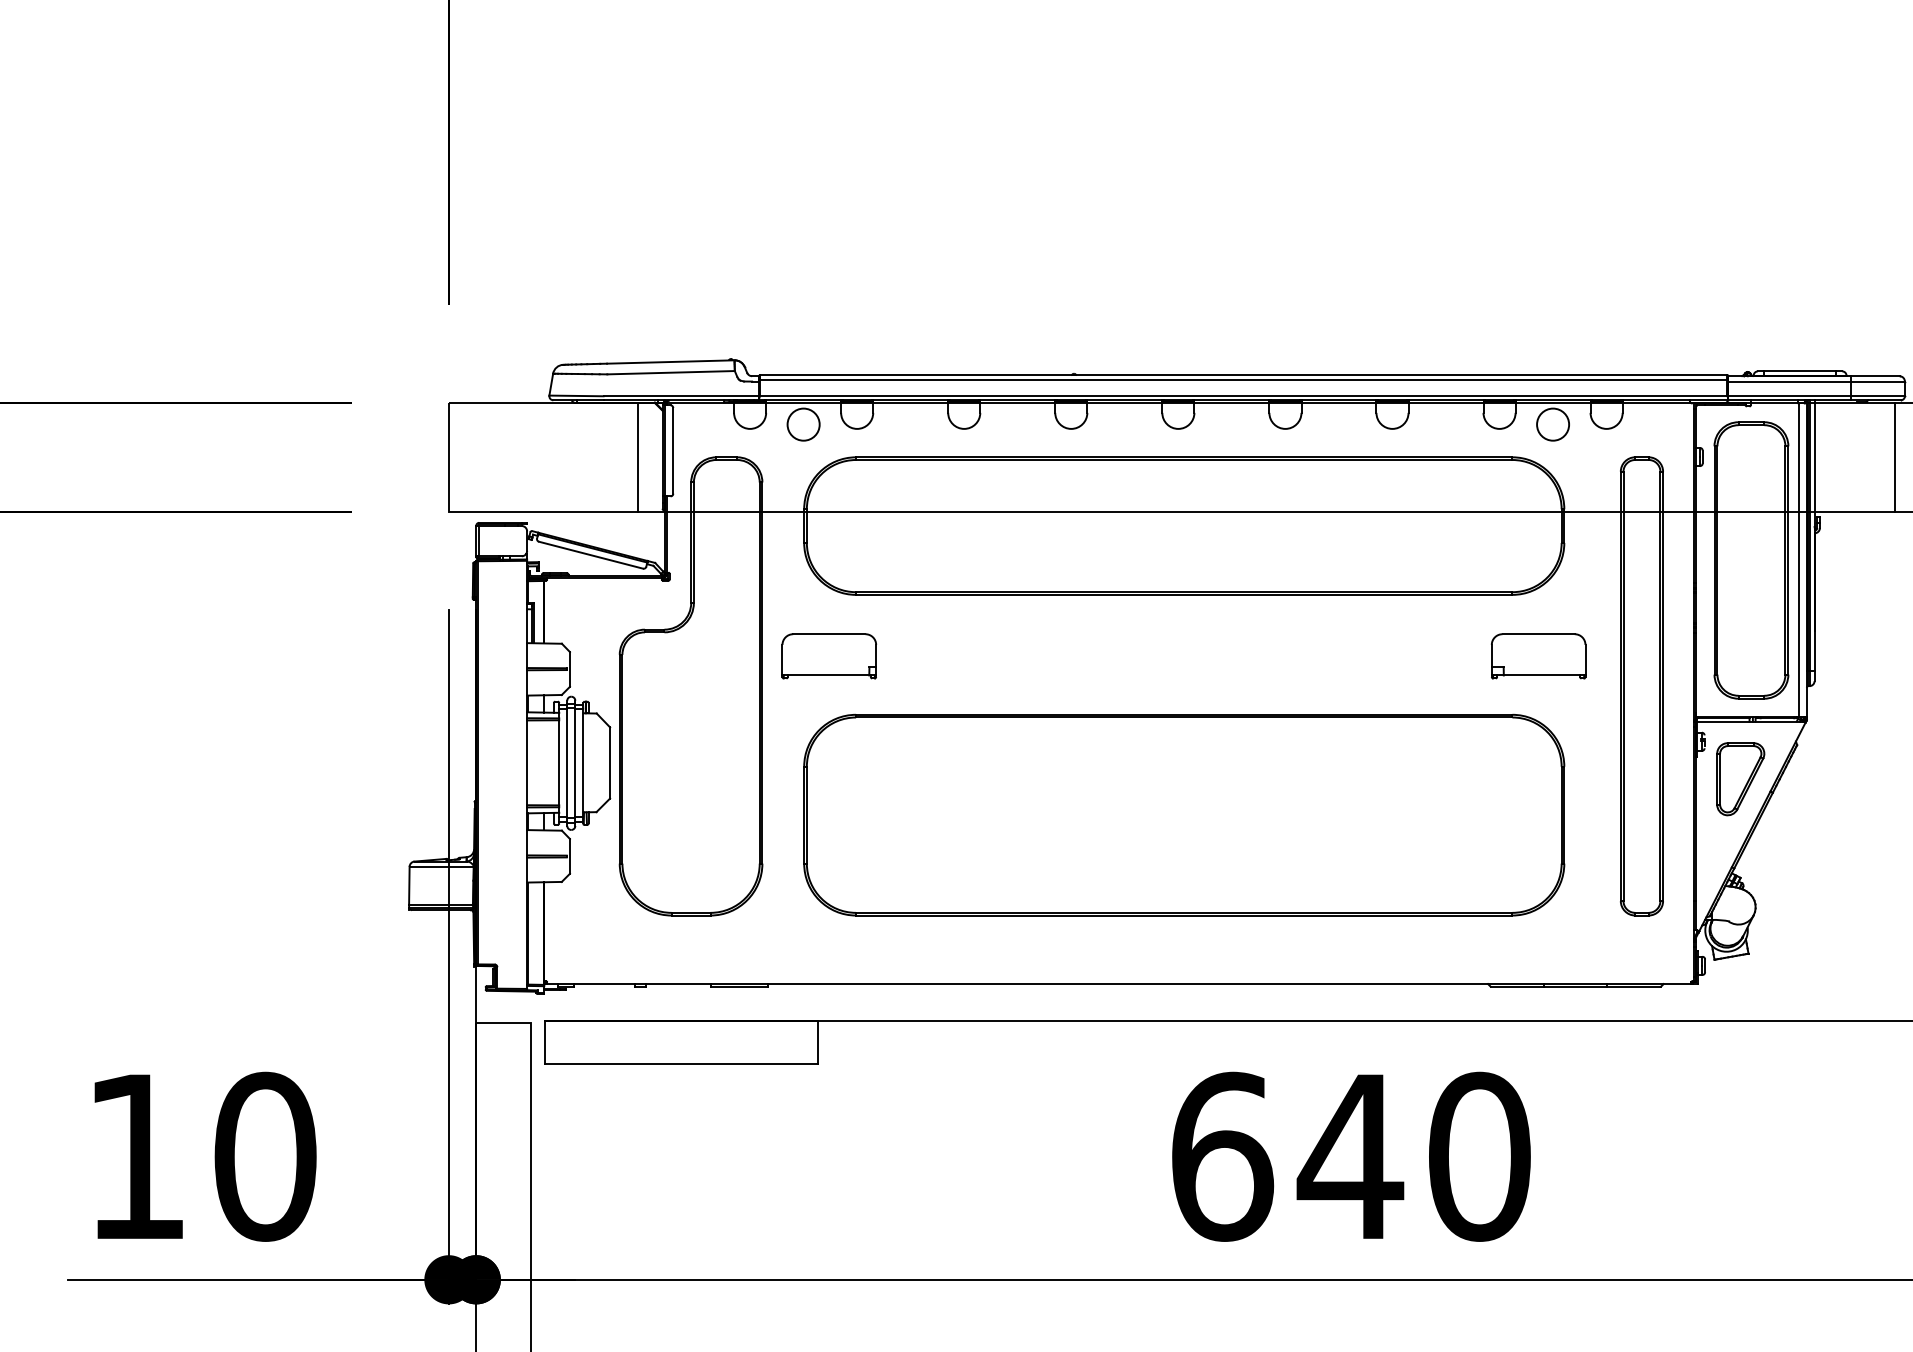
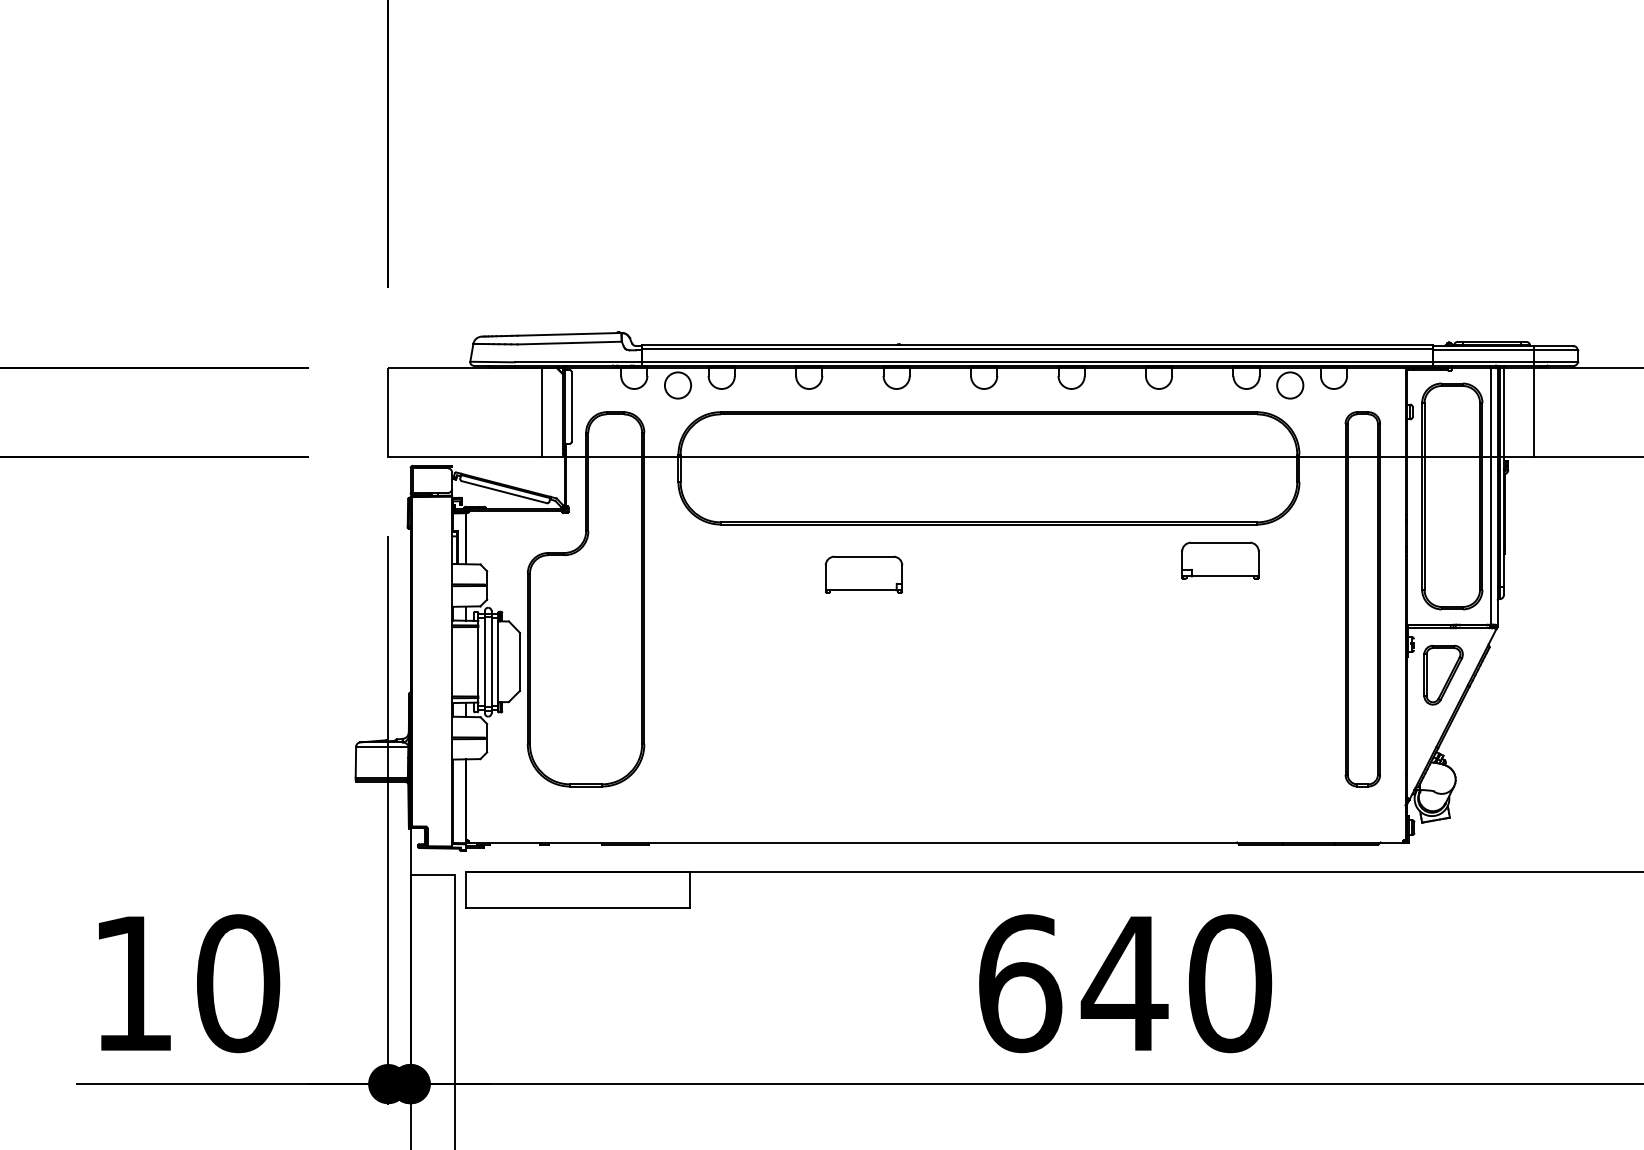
line: (1894, 456) -> (1533, 411), moved
part: (828, 655) -> (863, 574), moved
part: (1538, 655) -> (1220, 560), moved
part: (1183, 815) -> (988, 704), removed

